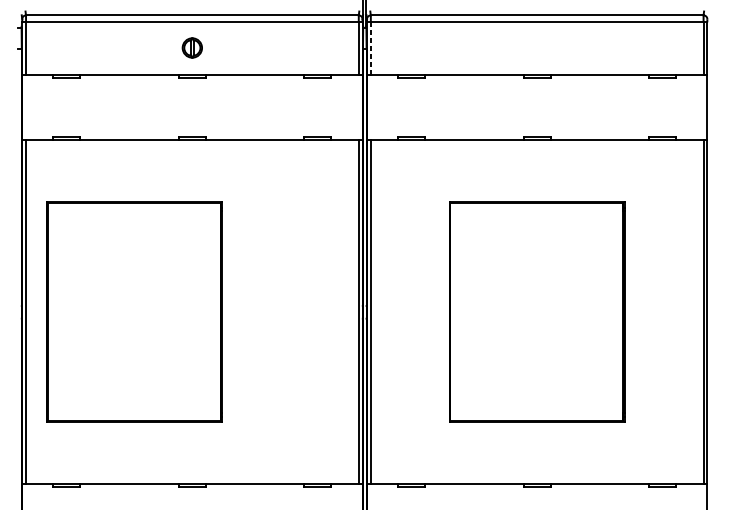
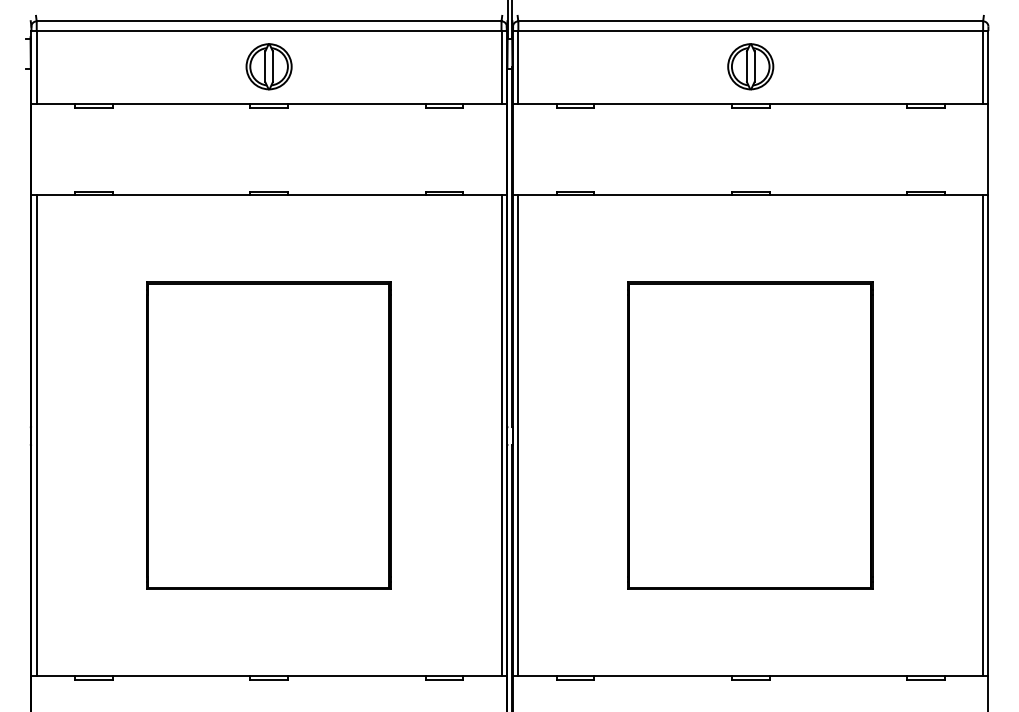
part: (191, 47) -> (268, 66), size x1.67
part: (537, 47) -> (750, 66), added
line: (370, 48) -> (518, 67), dashed -> solid
part: (133, 311) -> (268, 435), moved

